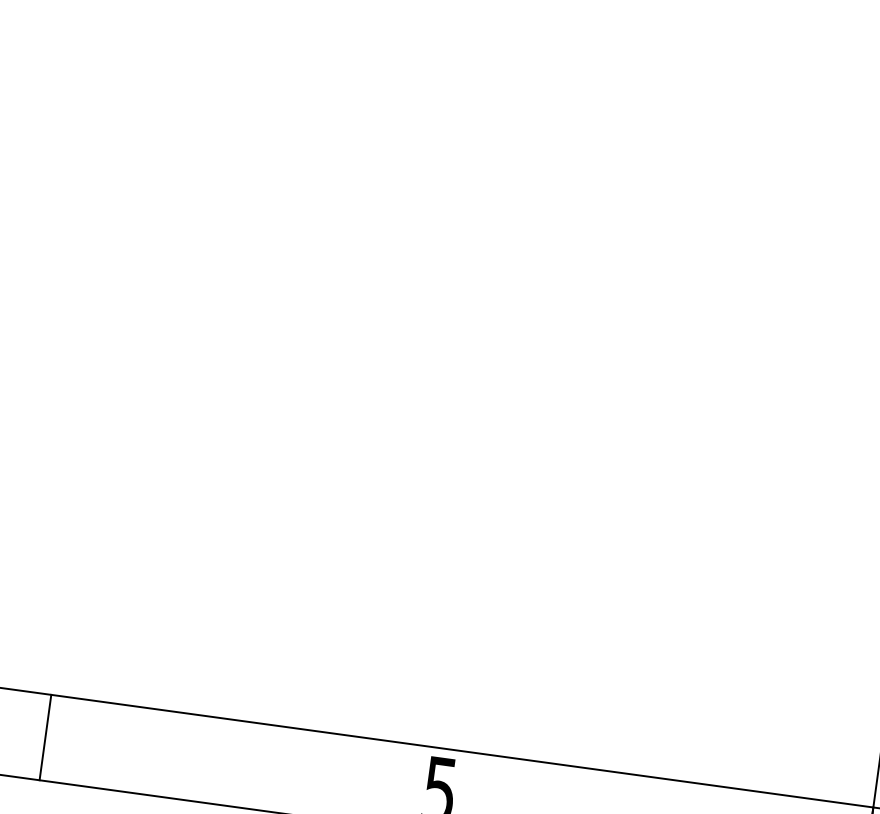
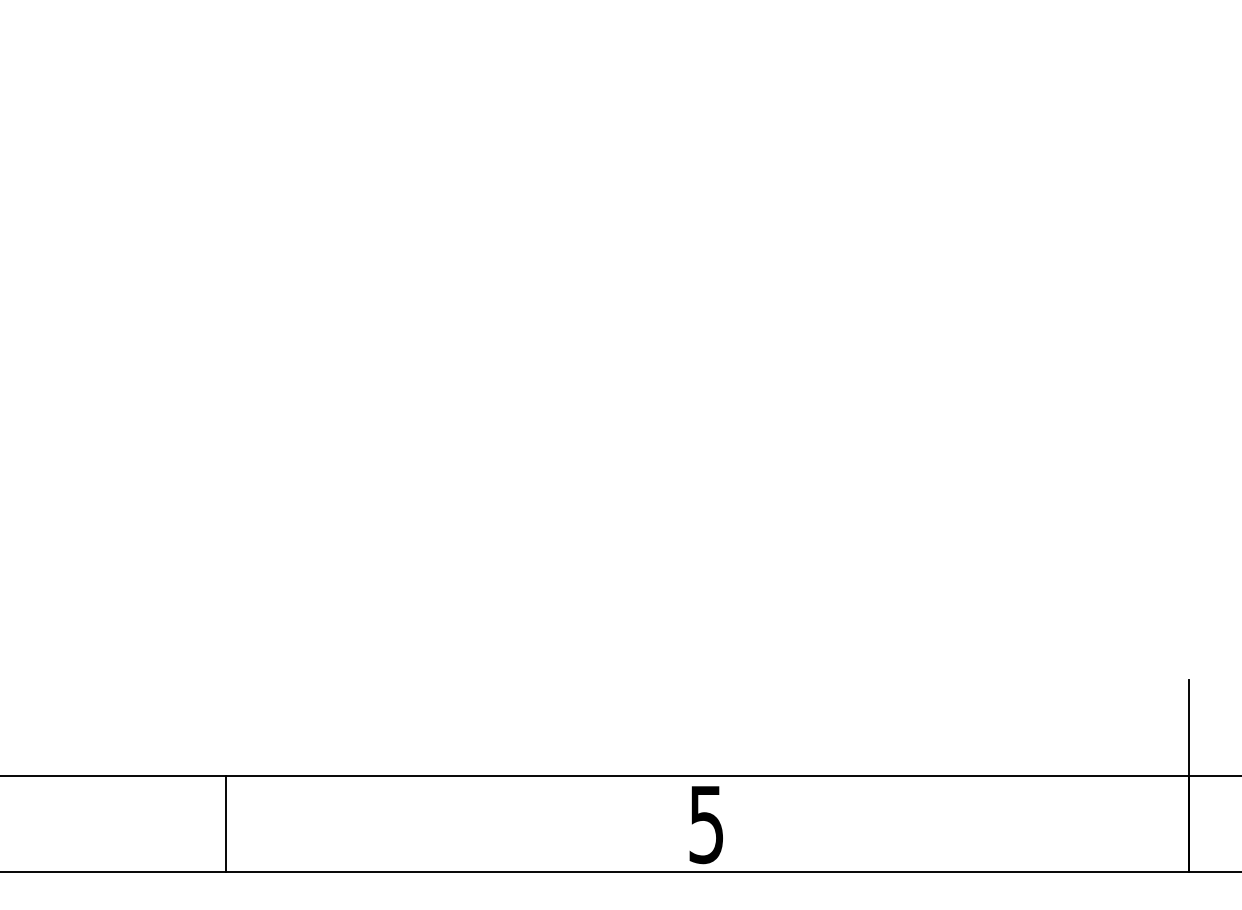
line: (45, 737) -> (226, 824), moved

